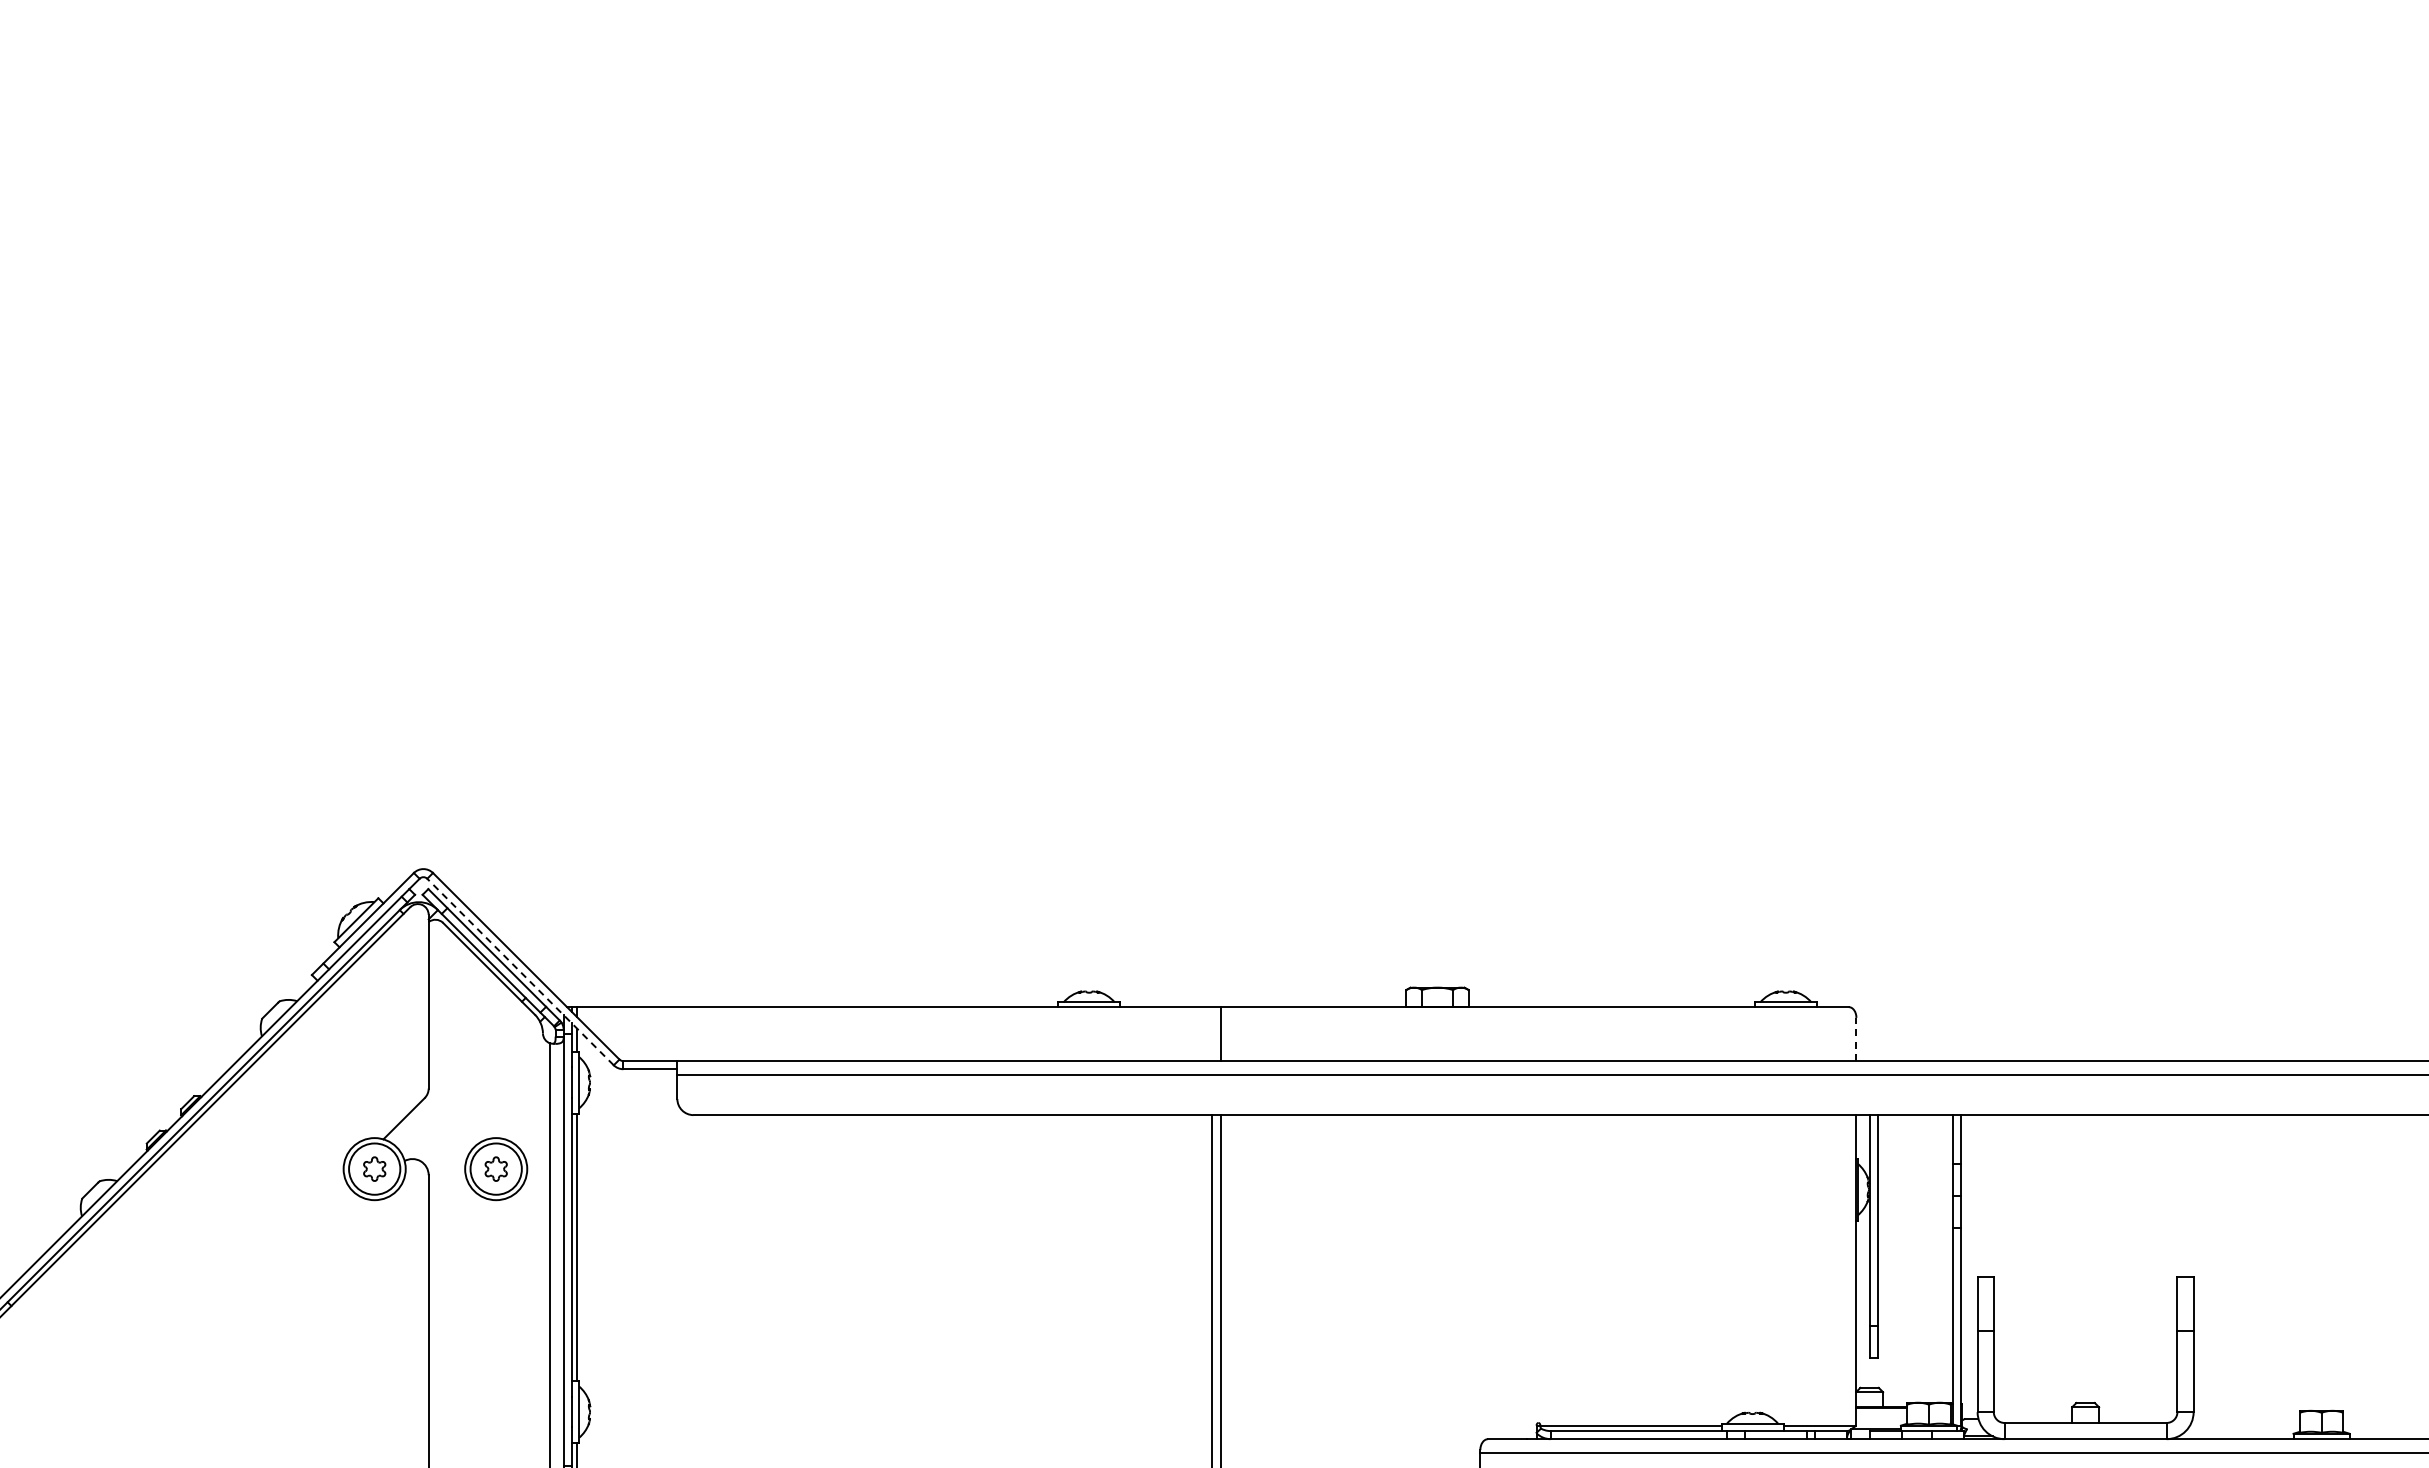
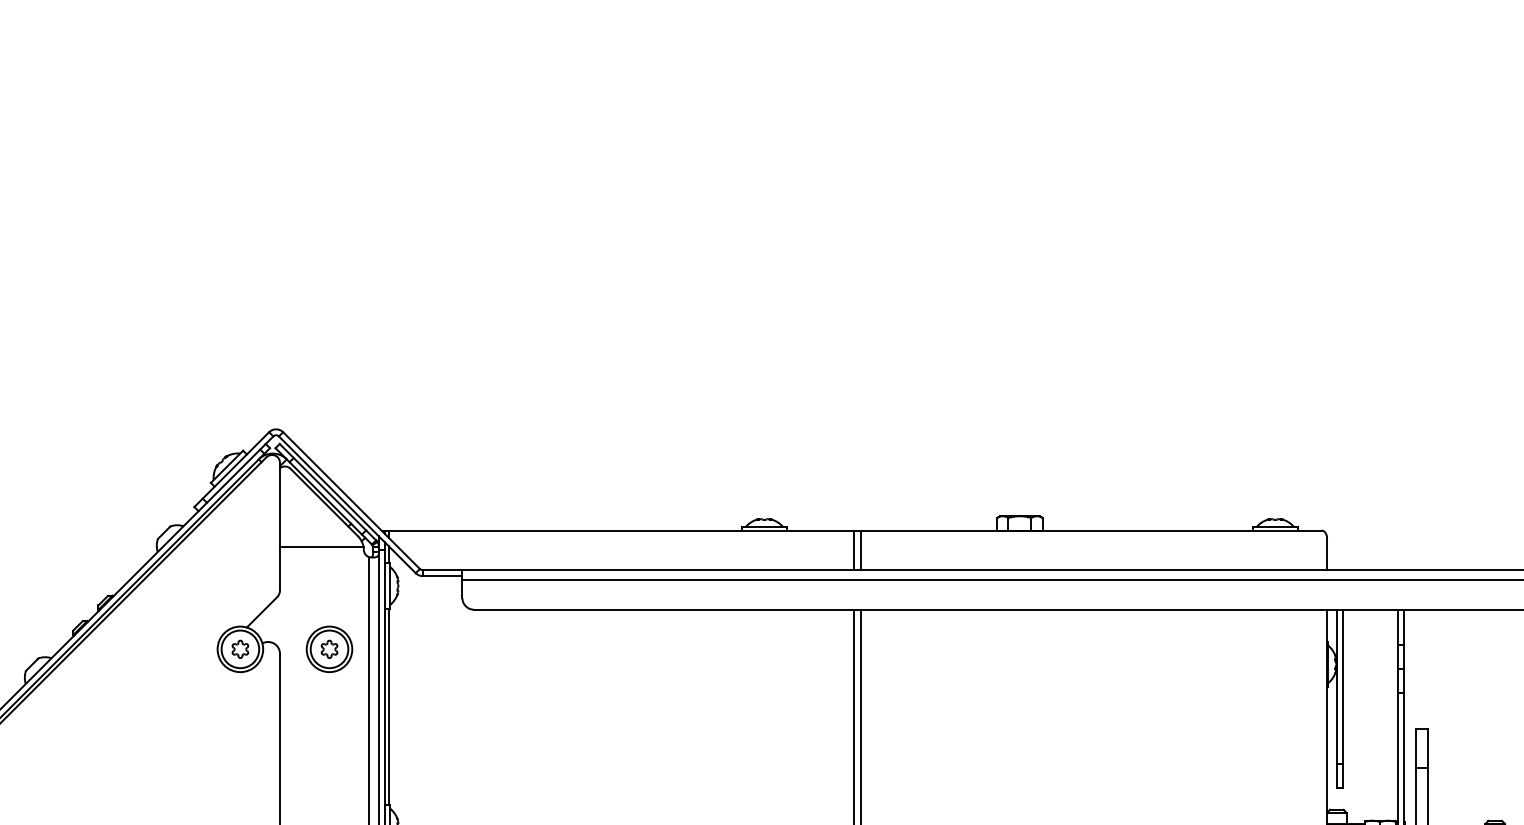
line: (520, 972) -> (347, 505), dashed -> solid
line: (485, 1030) -> (321, 547), added
line: (1211, 1034) -> (854, 550), added
line: (1856, 1039) -> (1327, 554), dashed -> solid

